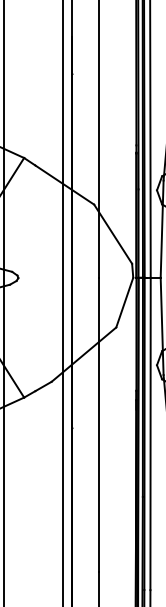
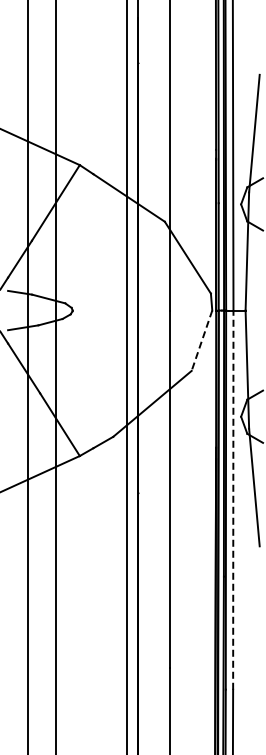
line: (124, 302) -> (201, 340), solid -> dashed
line: (150, 434) -> (233, 500), solid -> dashed

